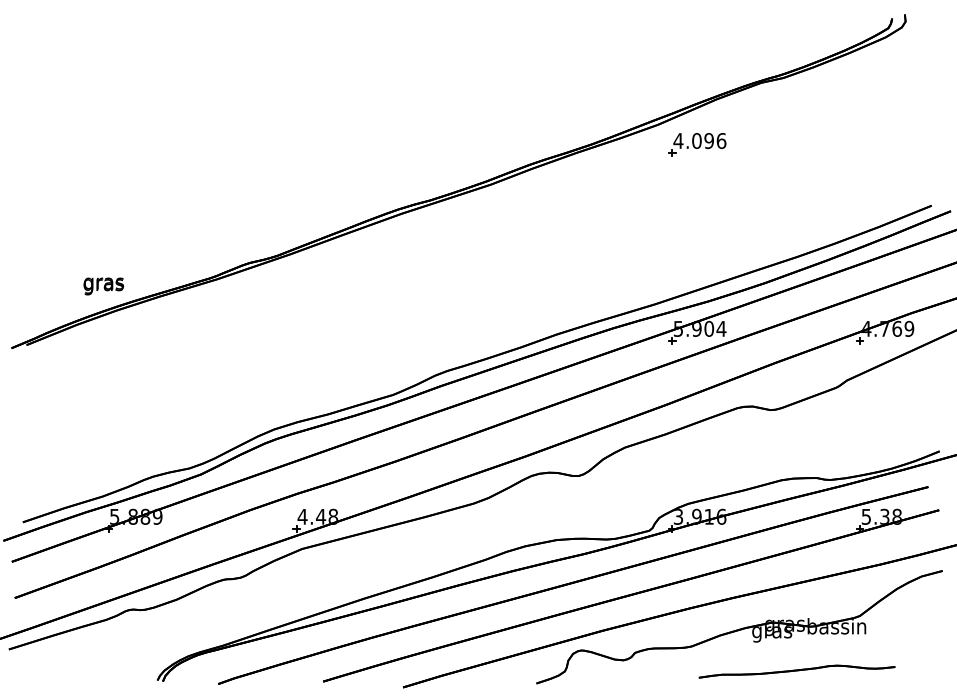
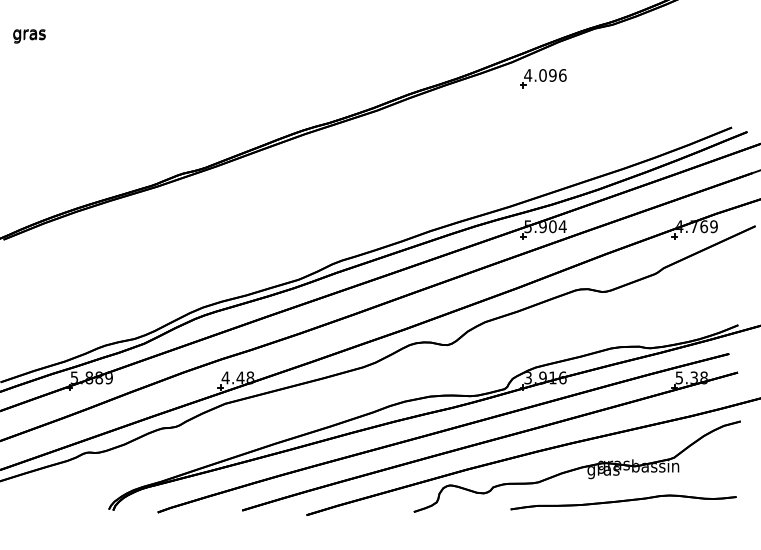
text: (103, 286) -> (29, 36), moved
part: (796, 671) -> (623, 502), size x1.43

